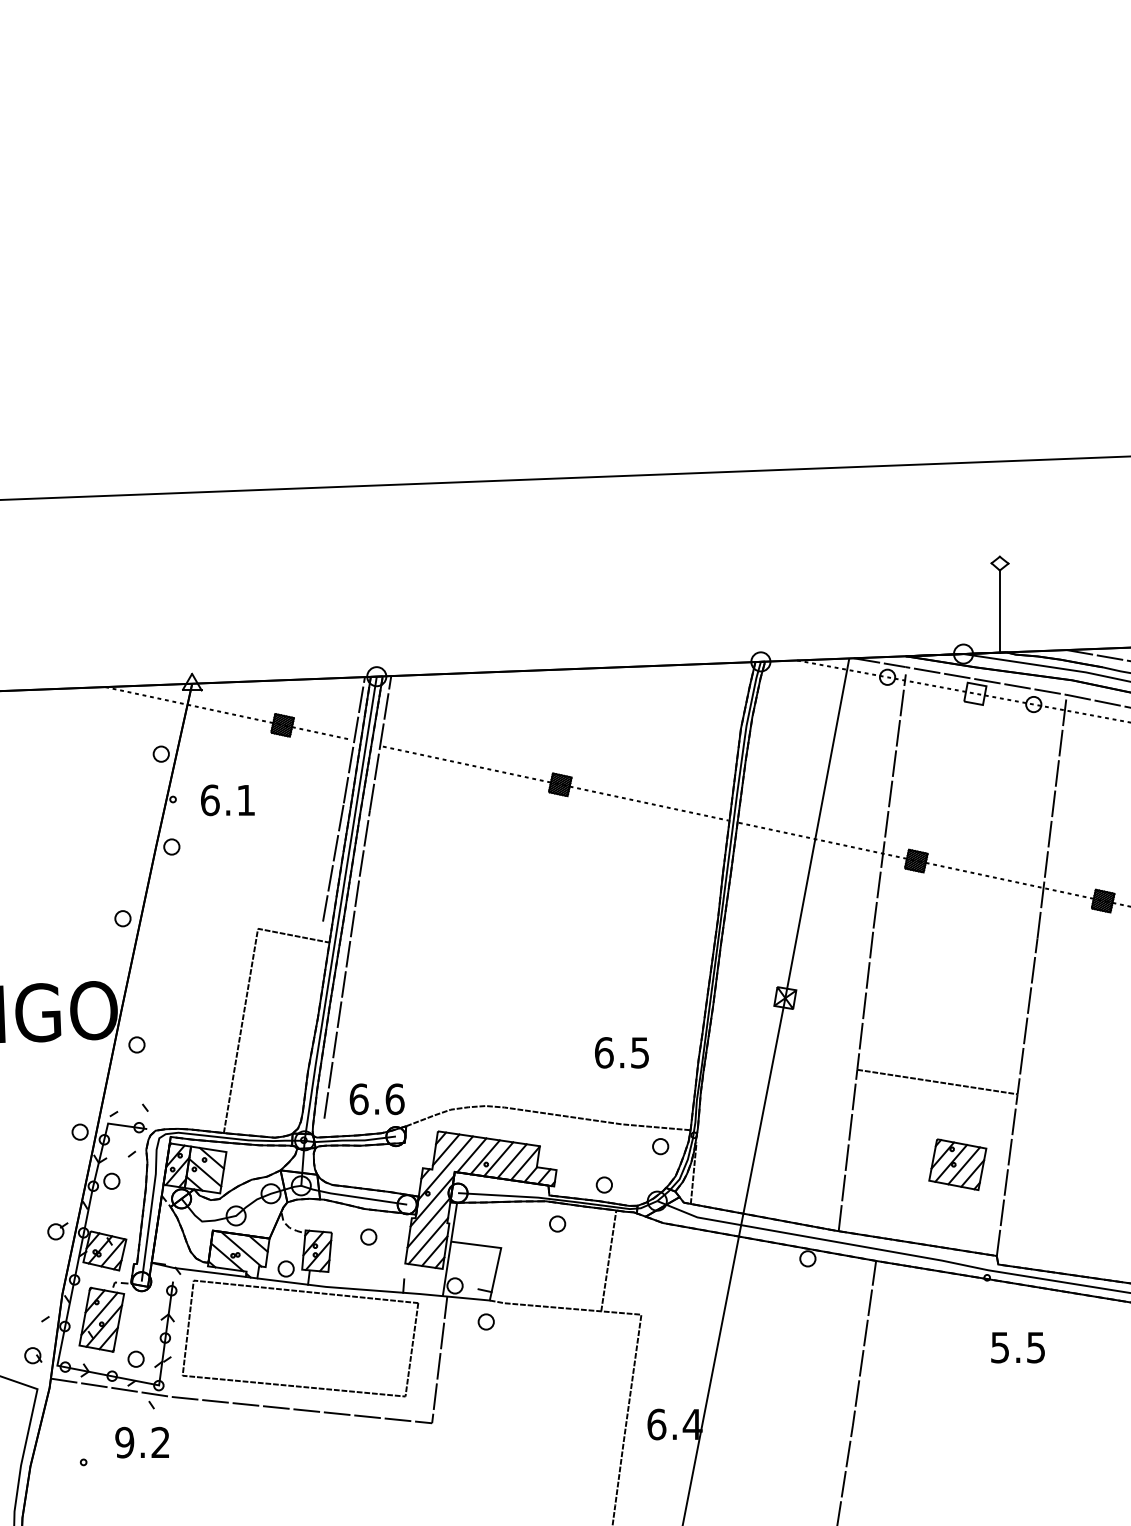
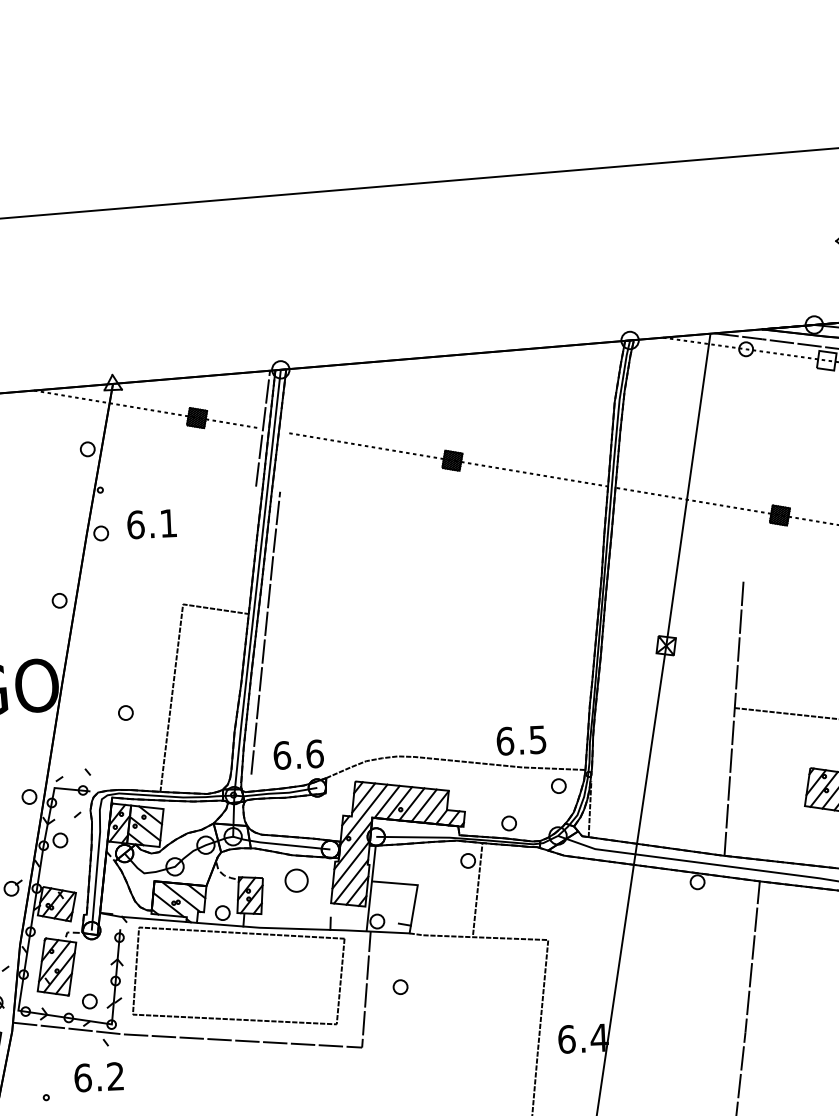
line: (380, 743) -> (286, 430), removed
text: (227, 800) -> (151, 524), moved
line: (889, 801) -> (753, 462), removed
line: (333, 862) -> (249, 540), removed
part: (136, 1044) -> (125, 712), moved
text: (621, 1052) -> (521, 740), moved
part: (368, 1236) -> (296, 880), size x1.6
line: (608, 1260) -> (477, 888), moved
part: (485, 1321) -> (399, 986), moved
text: (124, 1442) -> (82, 1077), 9.2 -> 6.2

